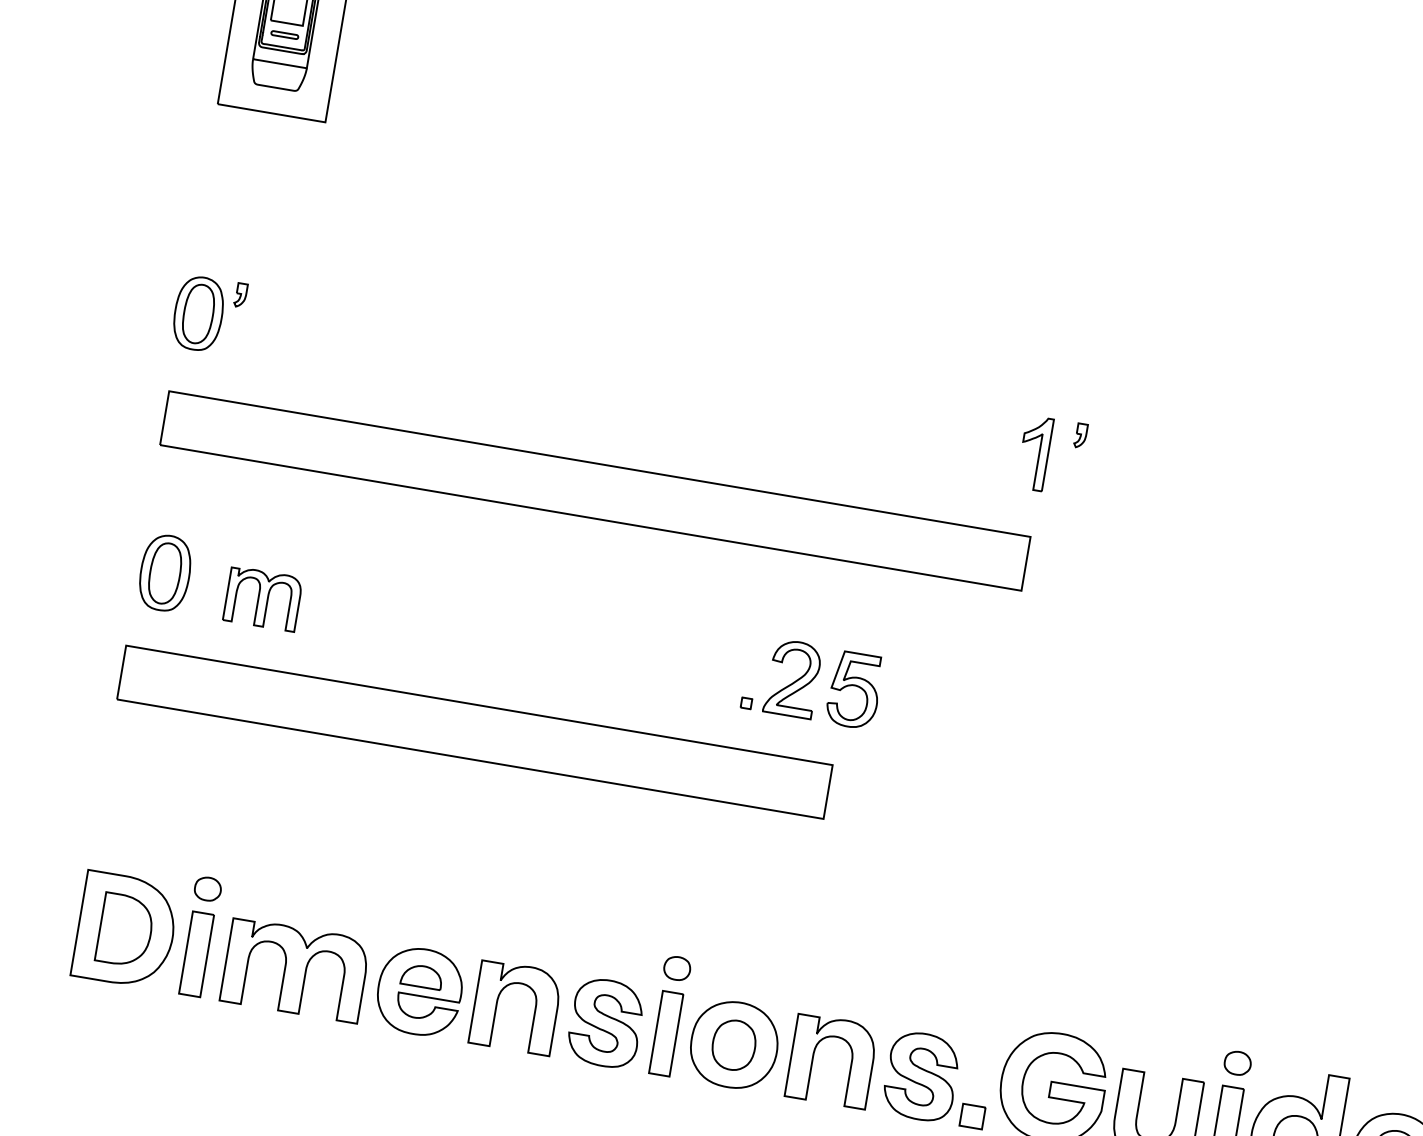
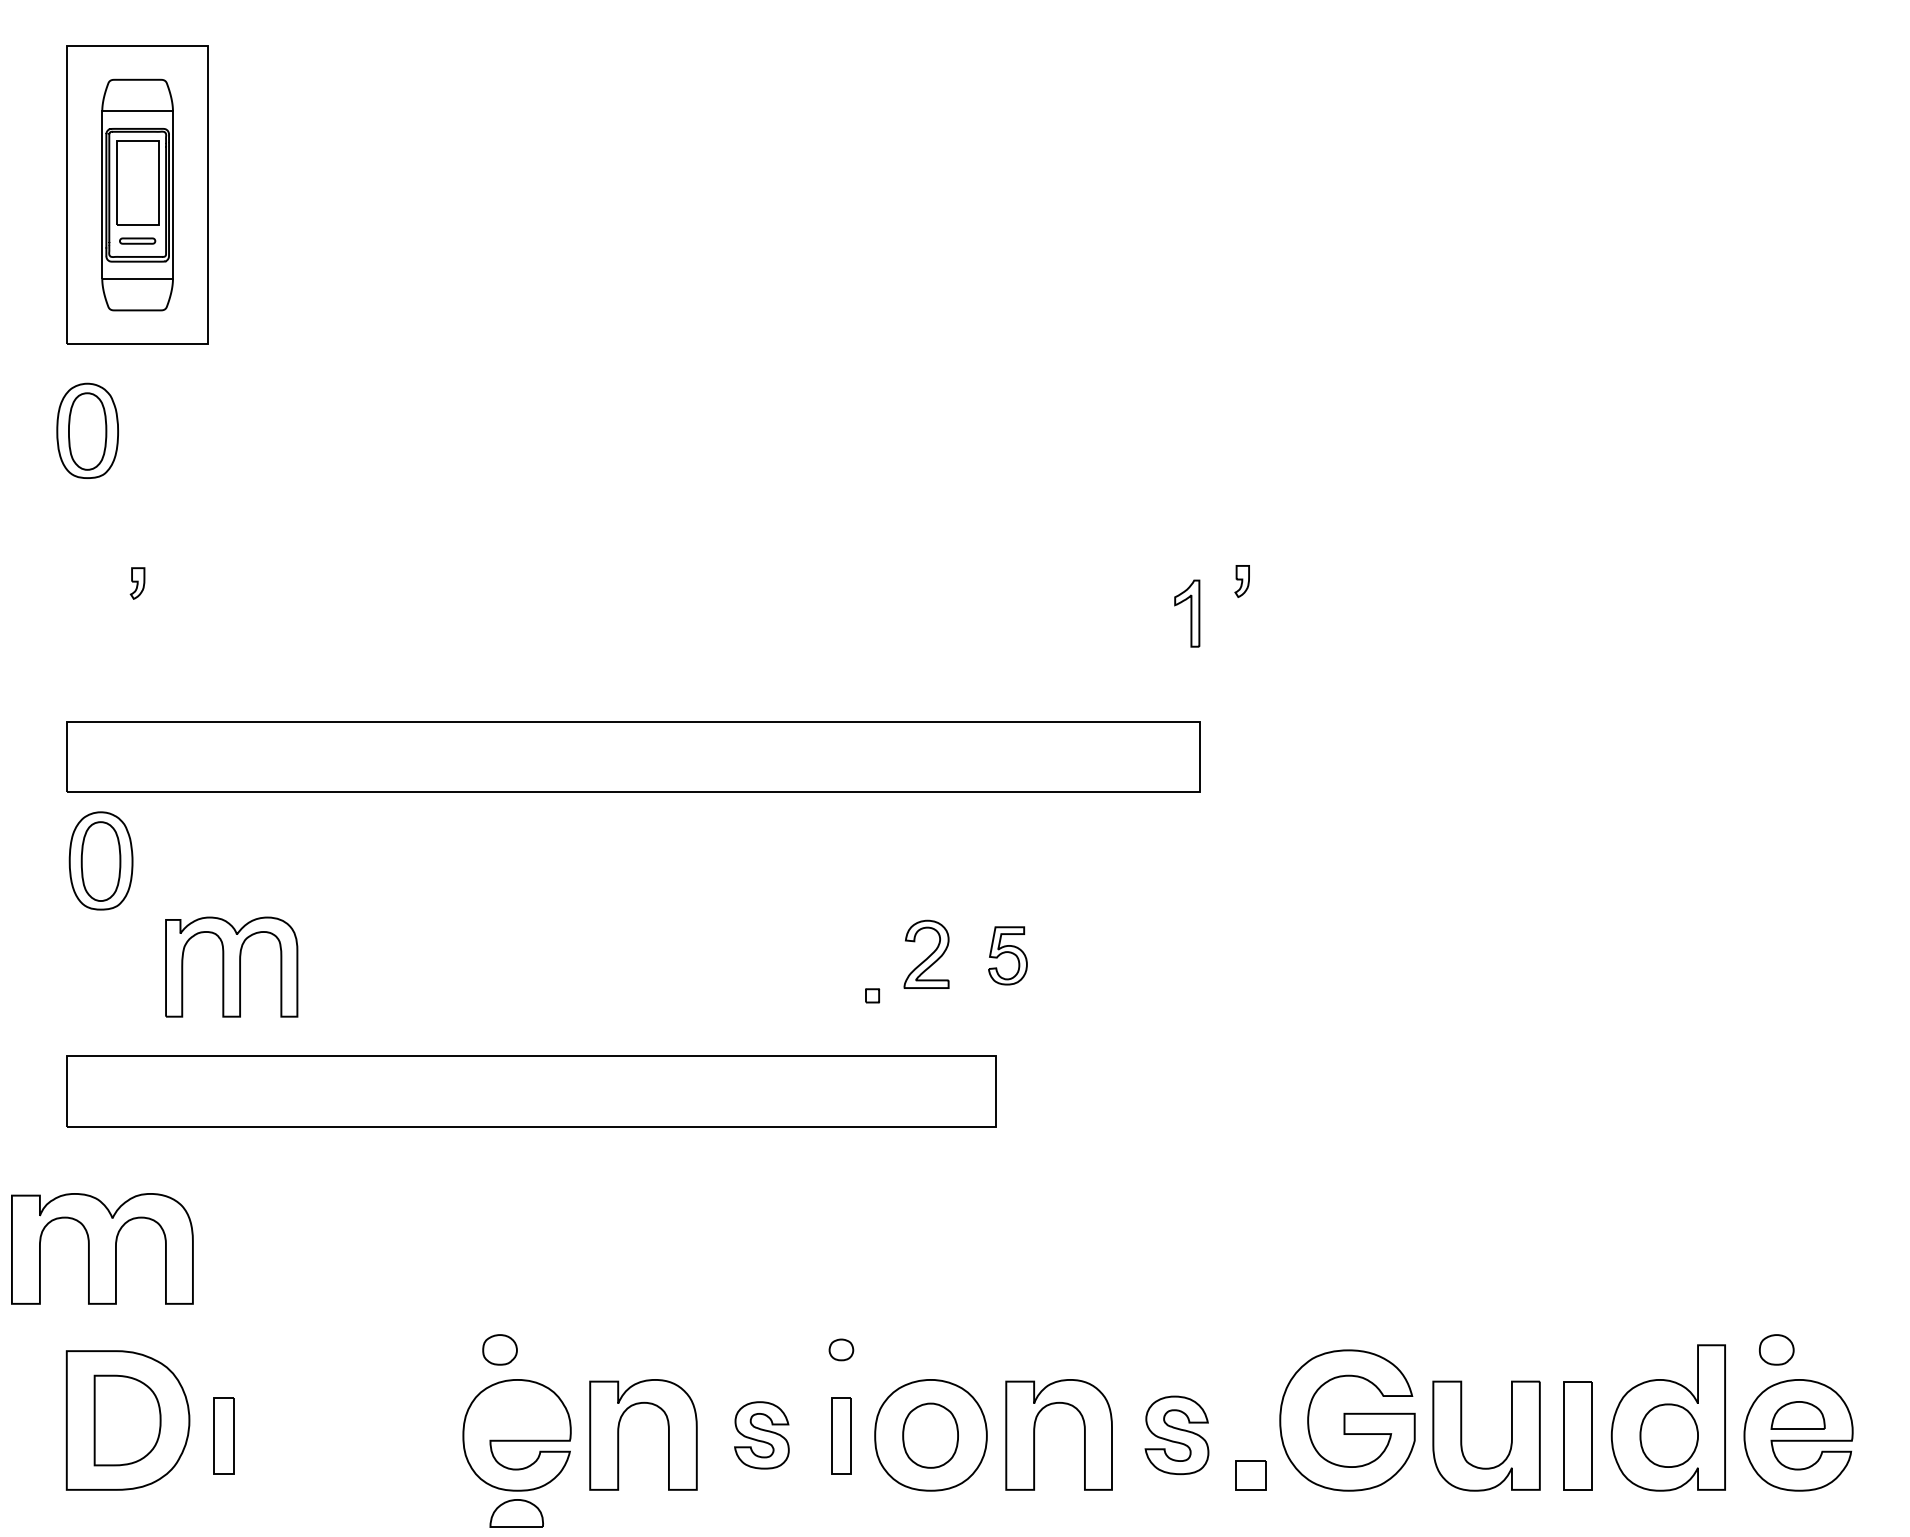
part: (198, 313) -> (87, 430), moved
part: (1035, 453) -> (1187, 613), size x0.7
part: (164, 572) -> (100, 860), moved
part: (262, 598) -> (231, 966), size x1.4
part: (792, 678) -> (926, 954), size x0.7
part: (854, 690) -> (1007, 955), size x0.6
part: (207, 888) -> (499, 1349), moved
part: (196, 954) -> (223, 1435), size x0.7
part: (677, 968) -> (841, 1349), size x0.7
part: (295, 970) -> (102, 1248), moved
part: (421, 976) -> (516, 1513), moved
part: (605, 1023) -> (761, 1435), size x0.6
part: (666, 1033) -> (841, 1435), size x0.7
part: (1237, 1062) -> (1776, 1349), moved
part: (921, 1076) -> (1176, 1435), size x0.7

